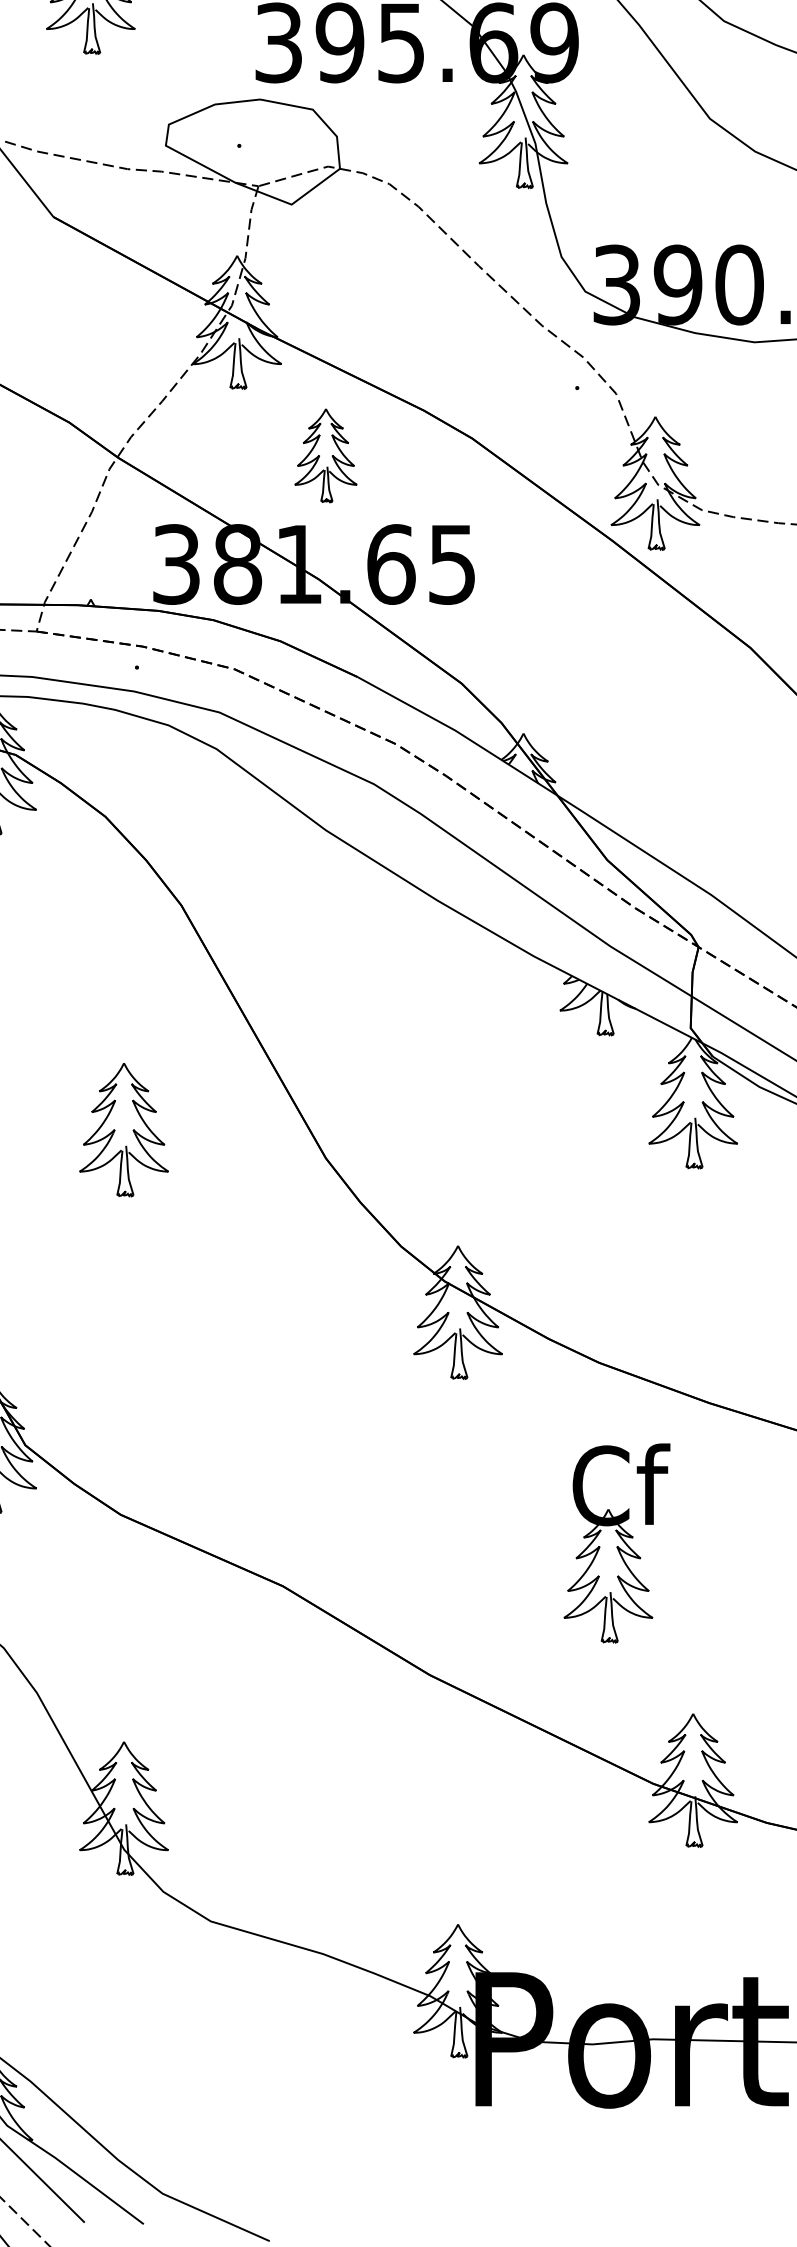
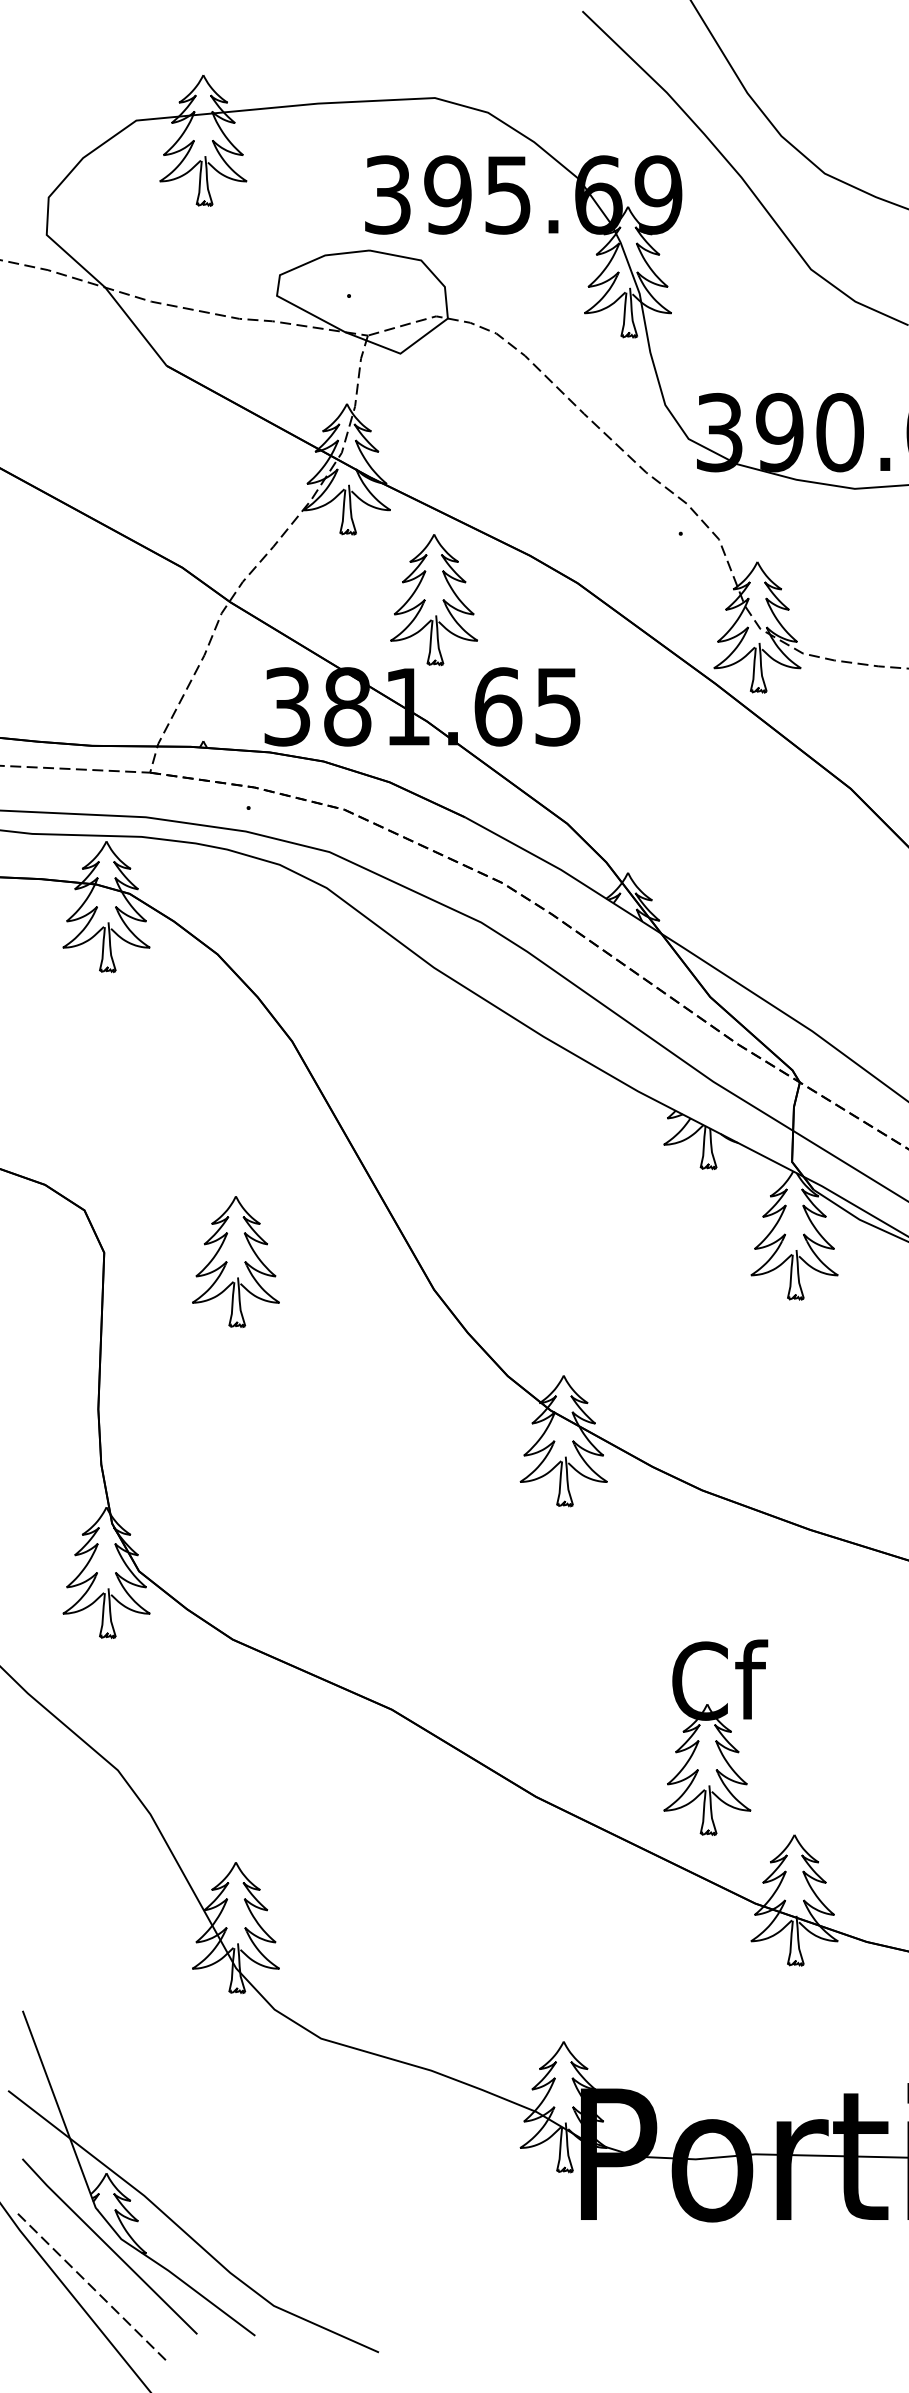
part: (325, 456) -> (433, 600), size x1.43
part: (616, 1543) -> (715, 1737), moved

